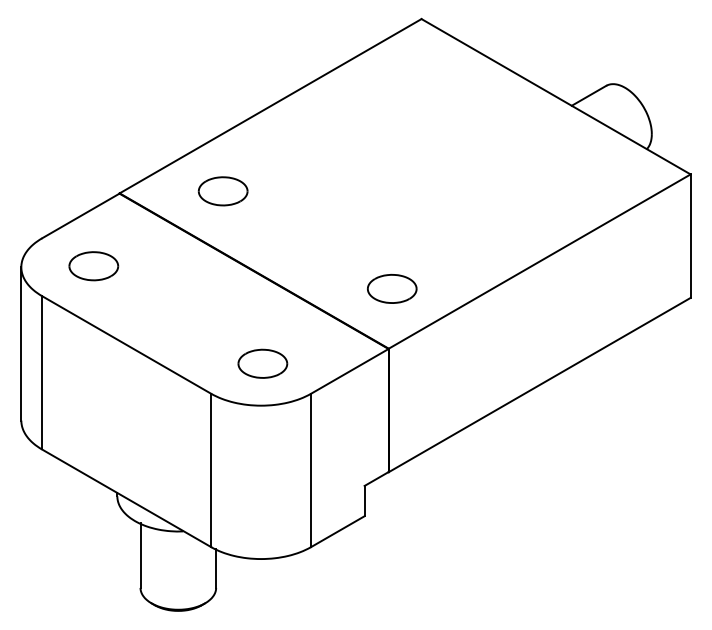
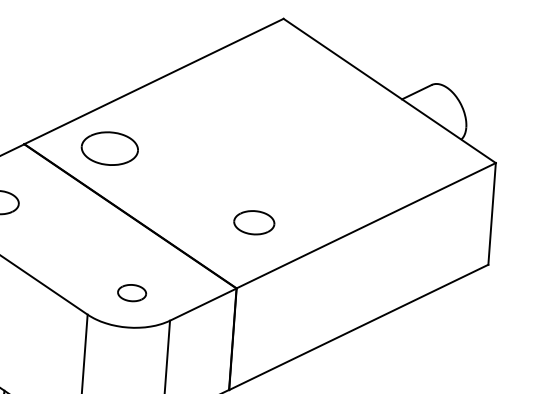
part: (222, 191) -> (109, 148), size x1.4
part: (392, 288) -> (254, 222), moved
part: (262, 363) -> (131, 292), size x0.7

